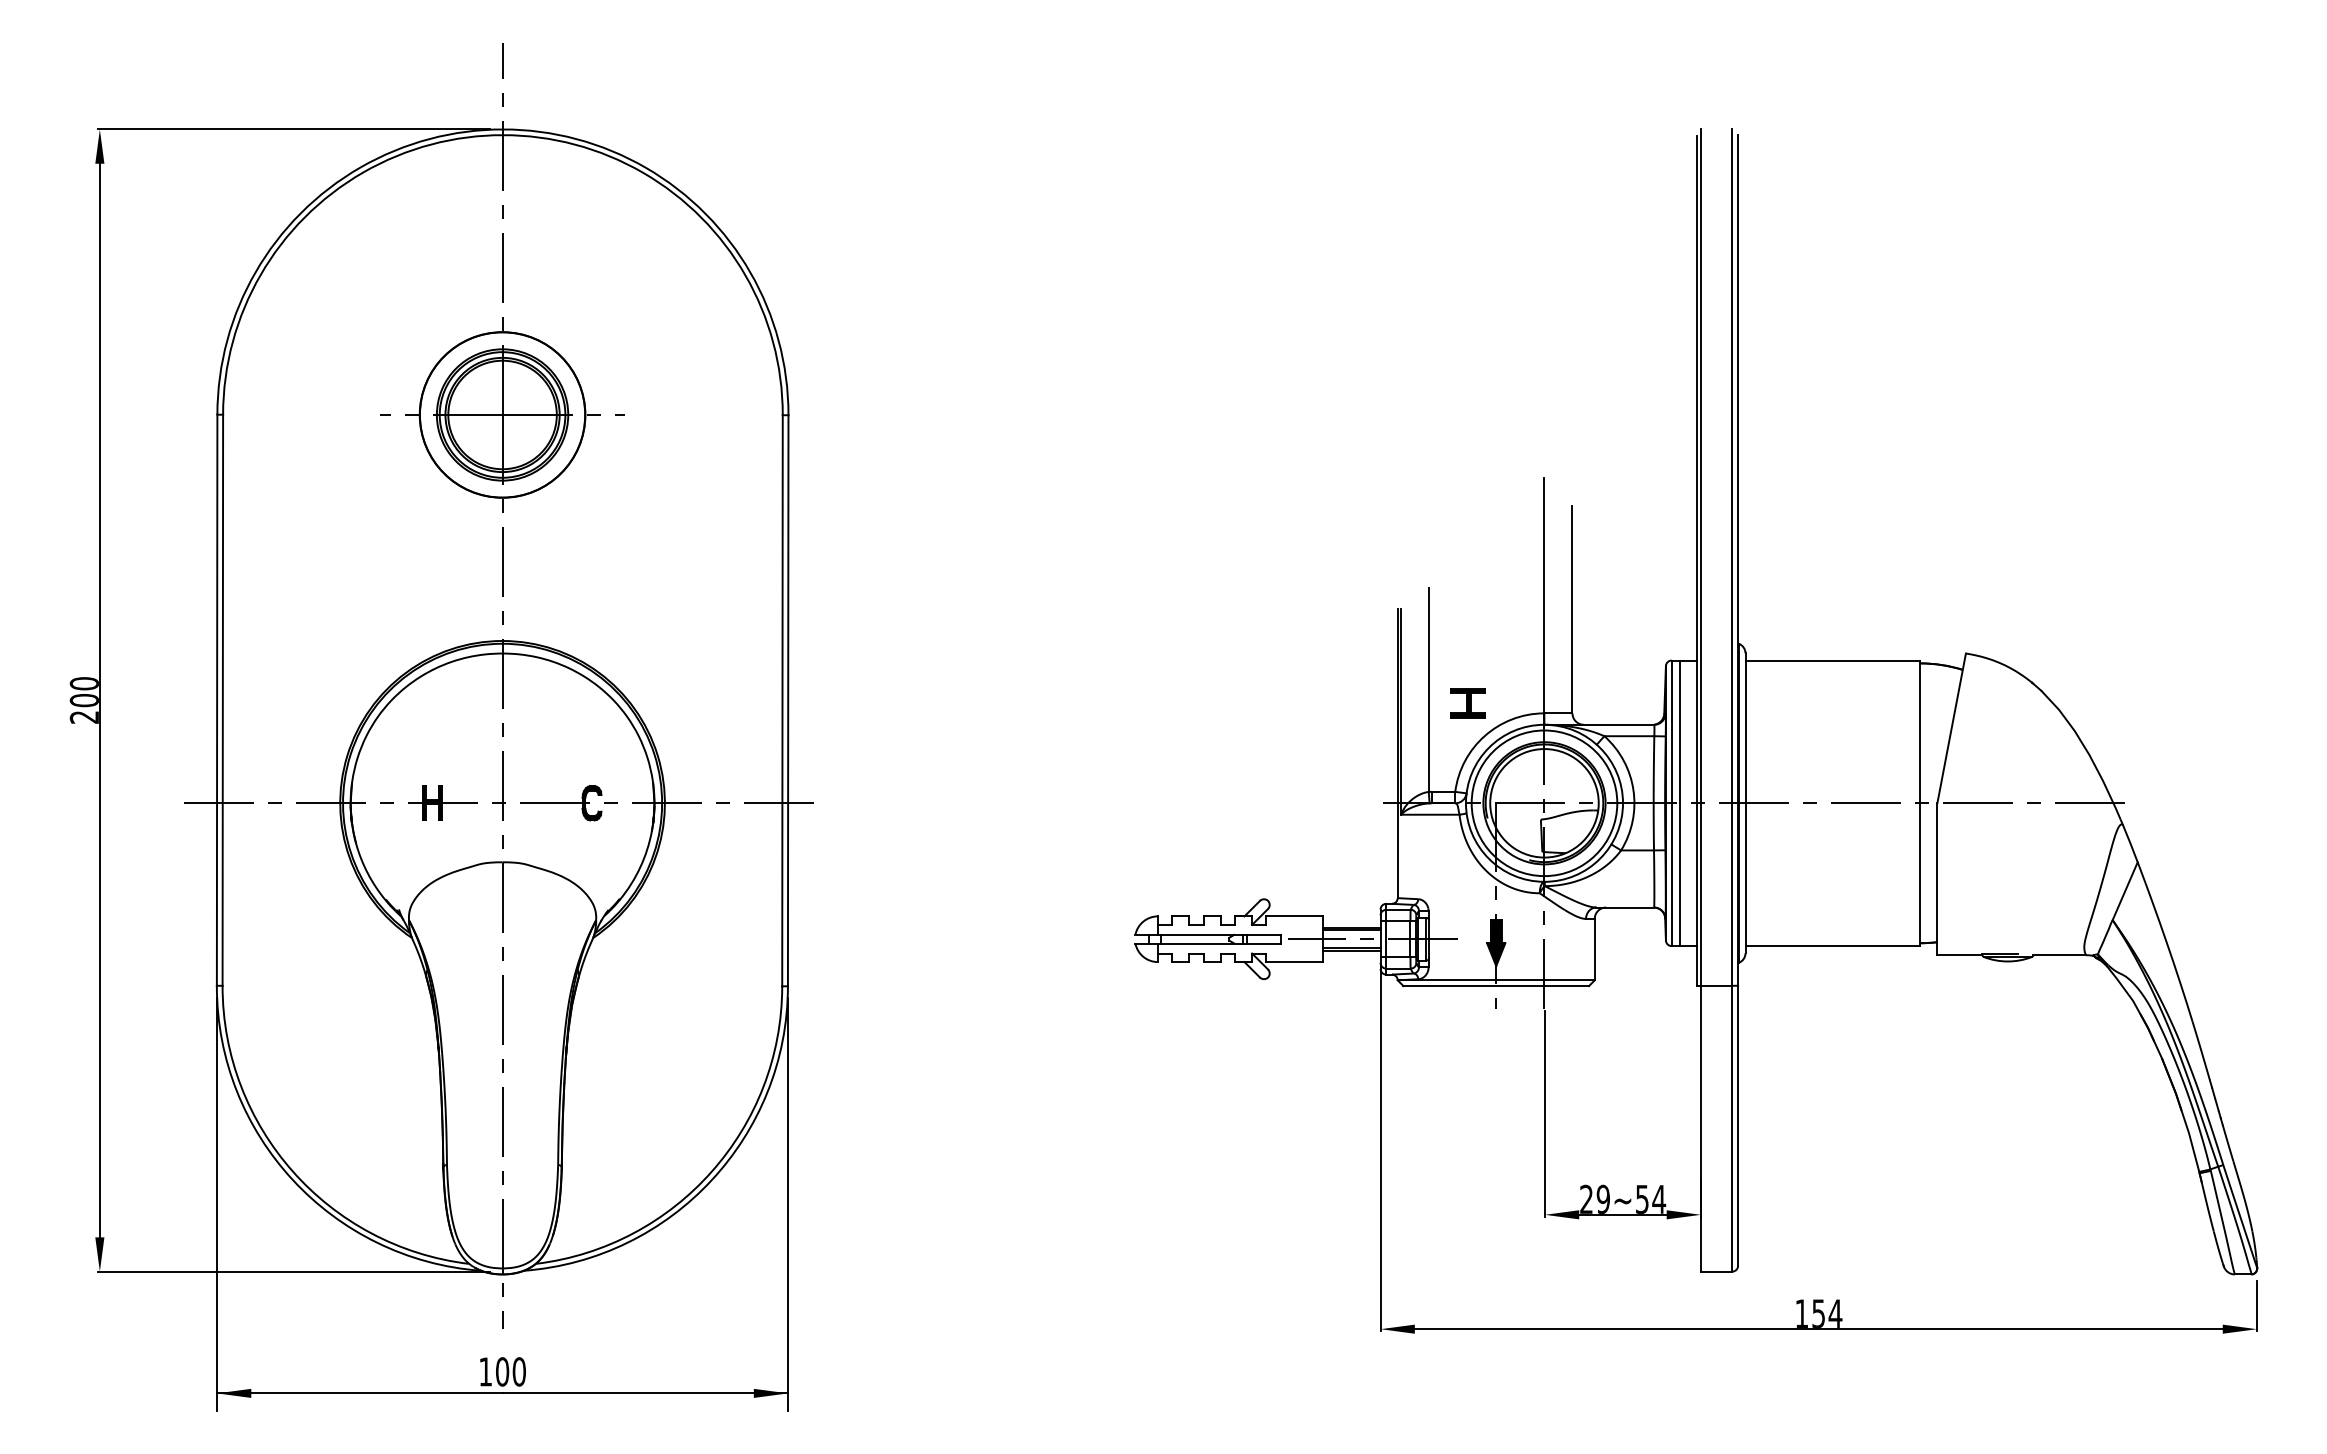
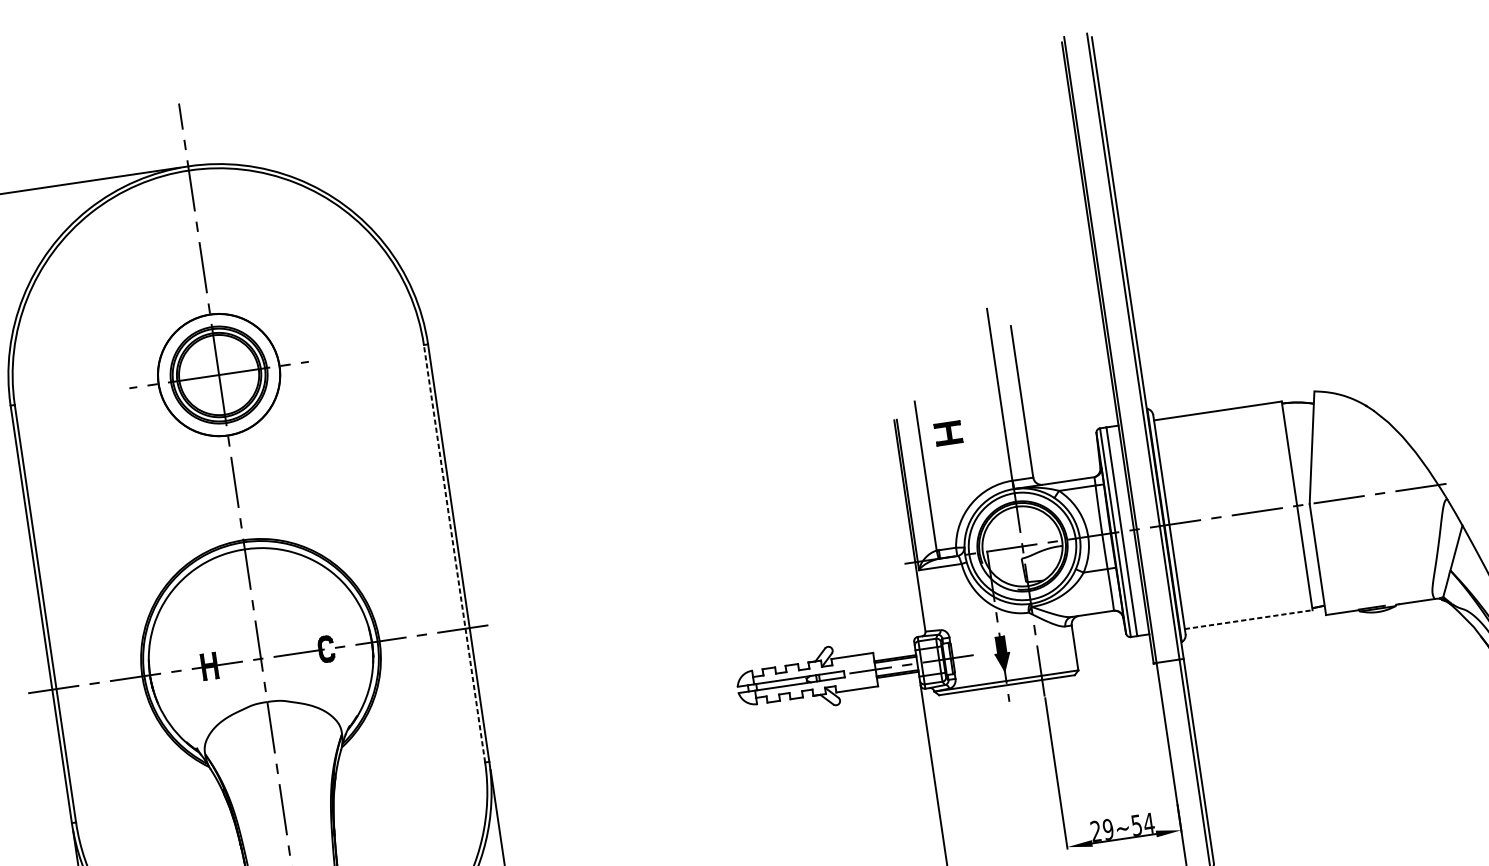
line: (782, 700) -> (454, 553), solid -> dashed
part: (1467, 703) -> (948, 433), moved
line: (1833, 946) -> (1249, 619), solid -> dashed

